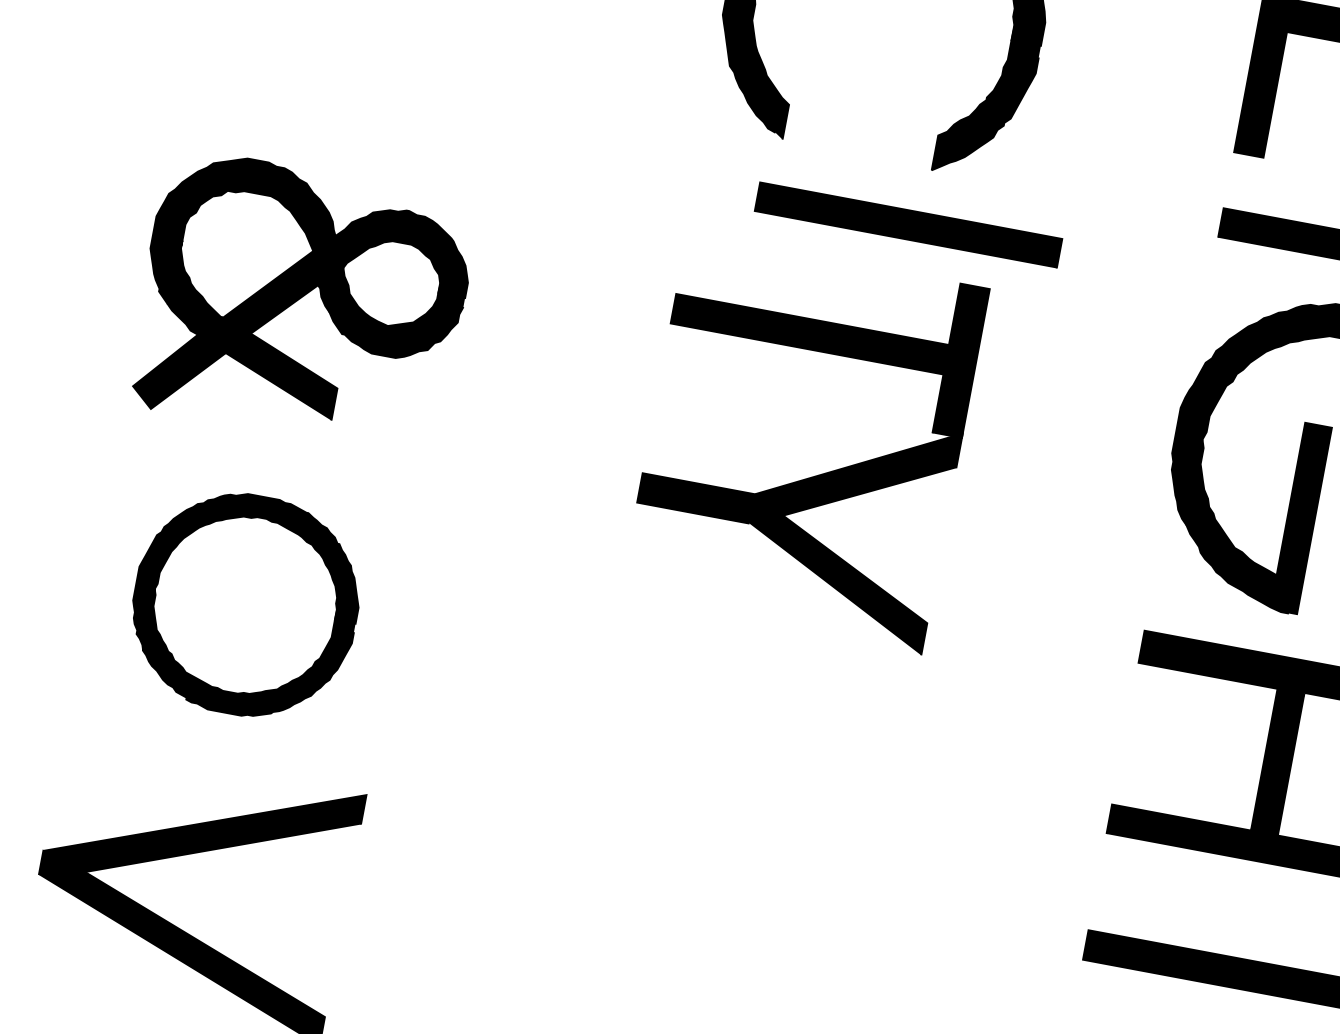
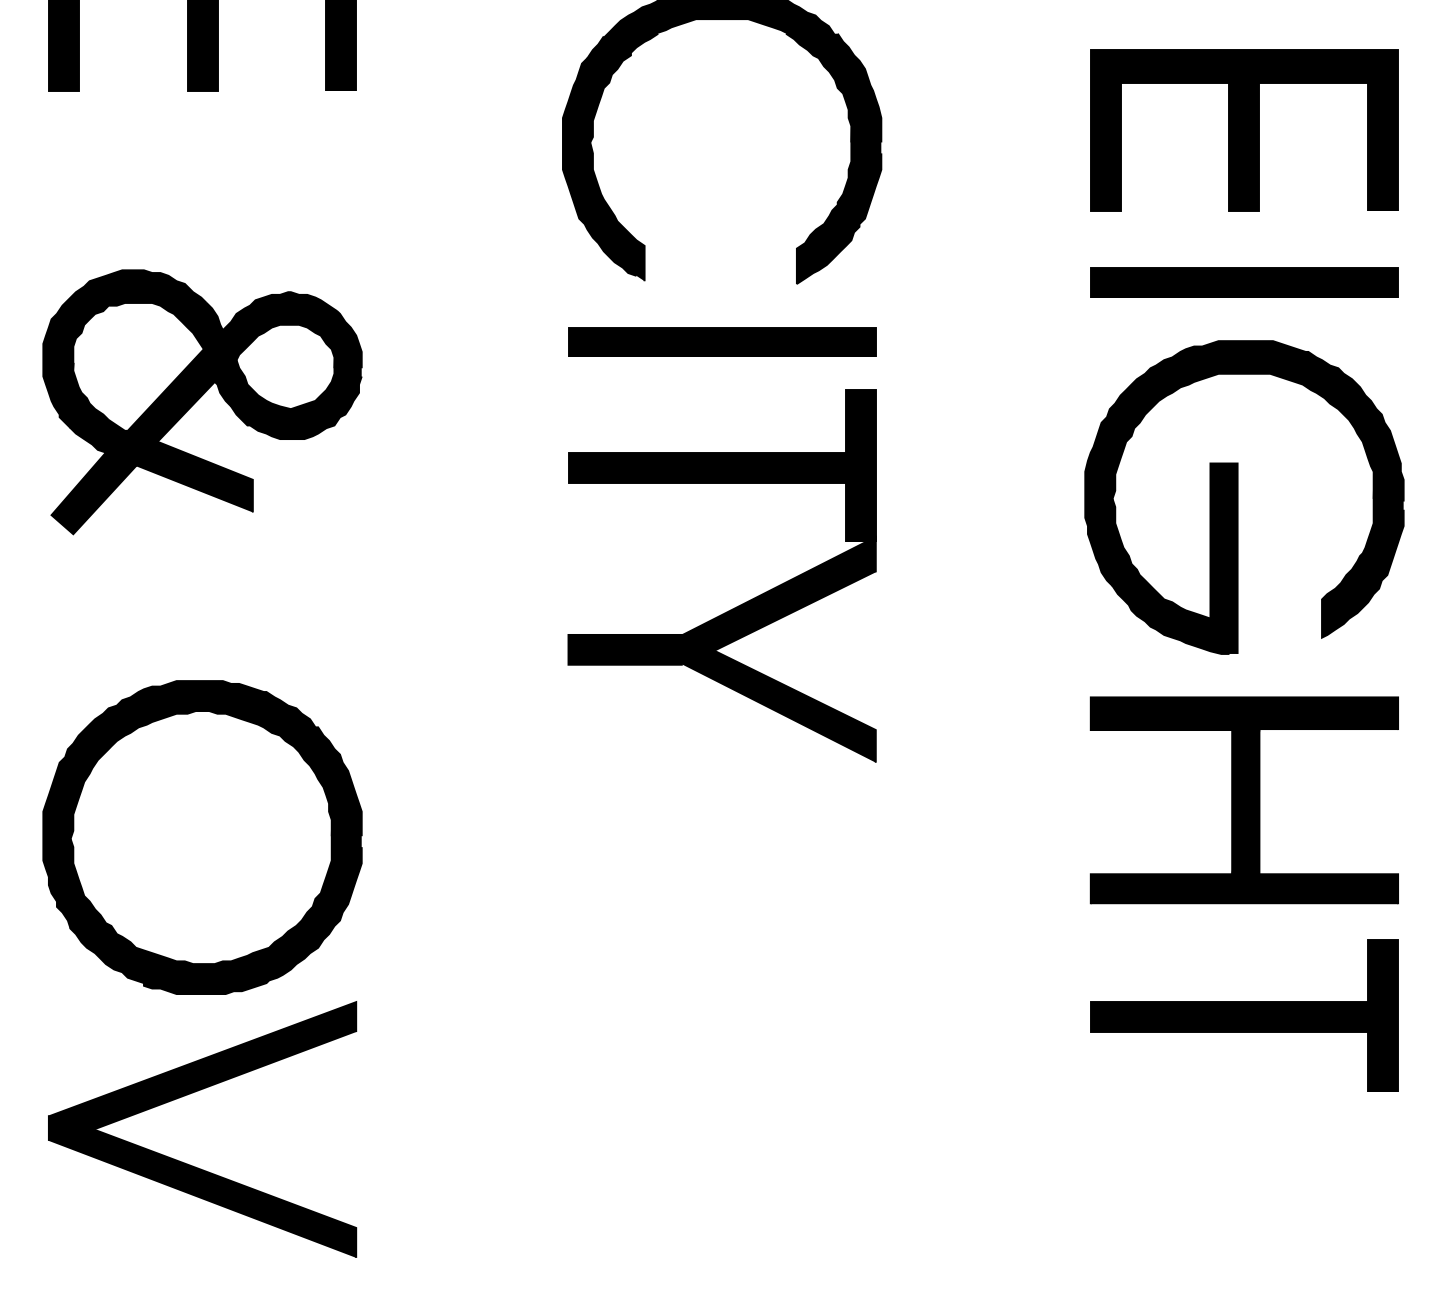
part: (908, 224) -> (722, 341), moved
part: (302, 303) -> (202, 402), moved
part: (245, 605) -> (202, 837), size x1.43

